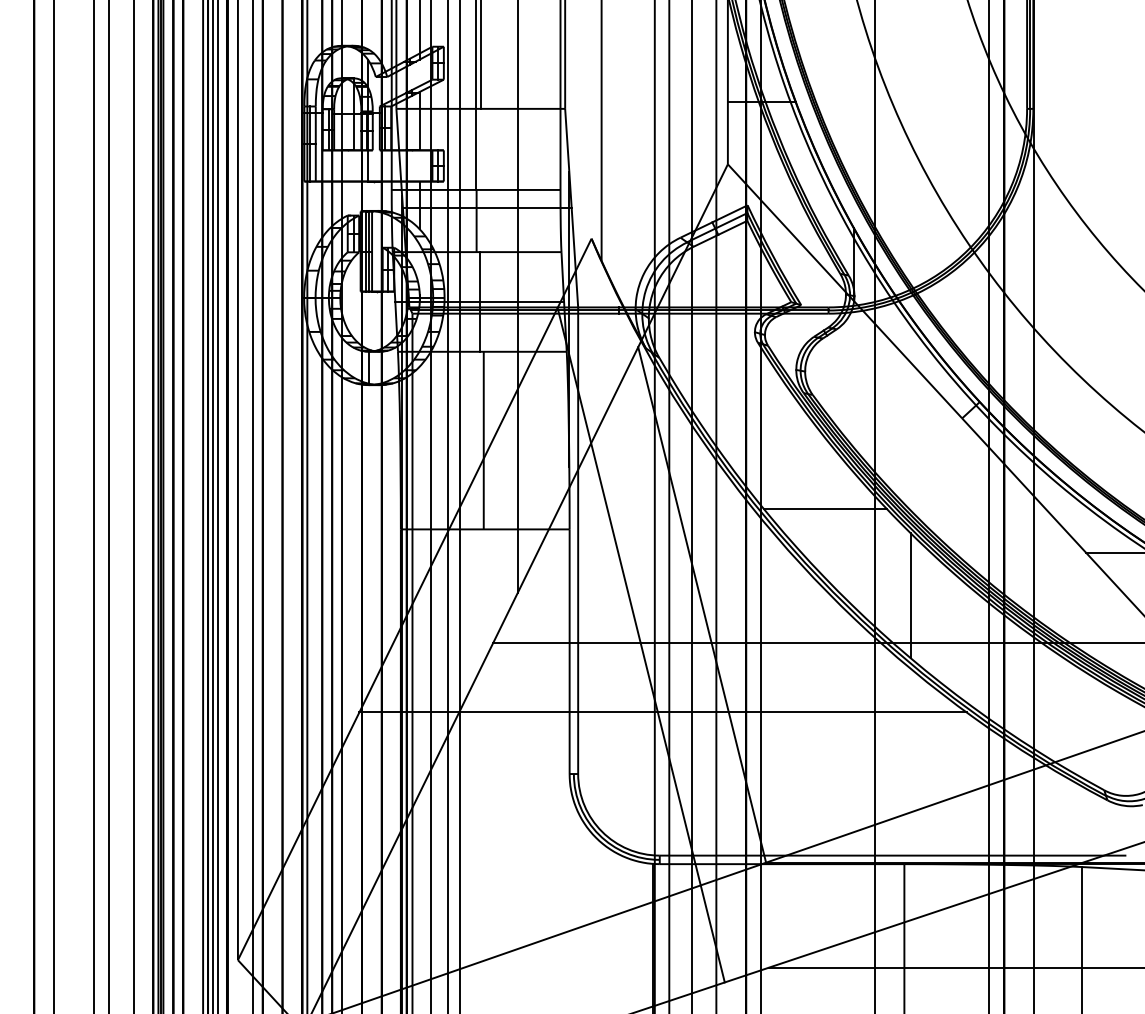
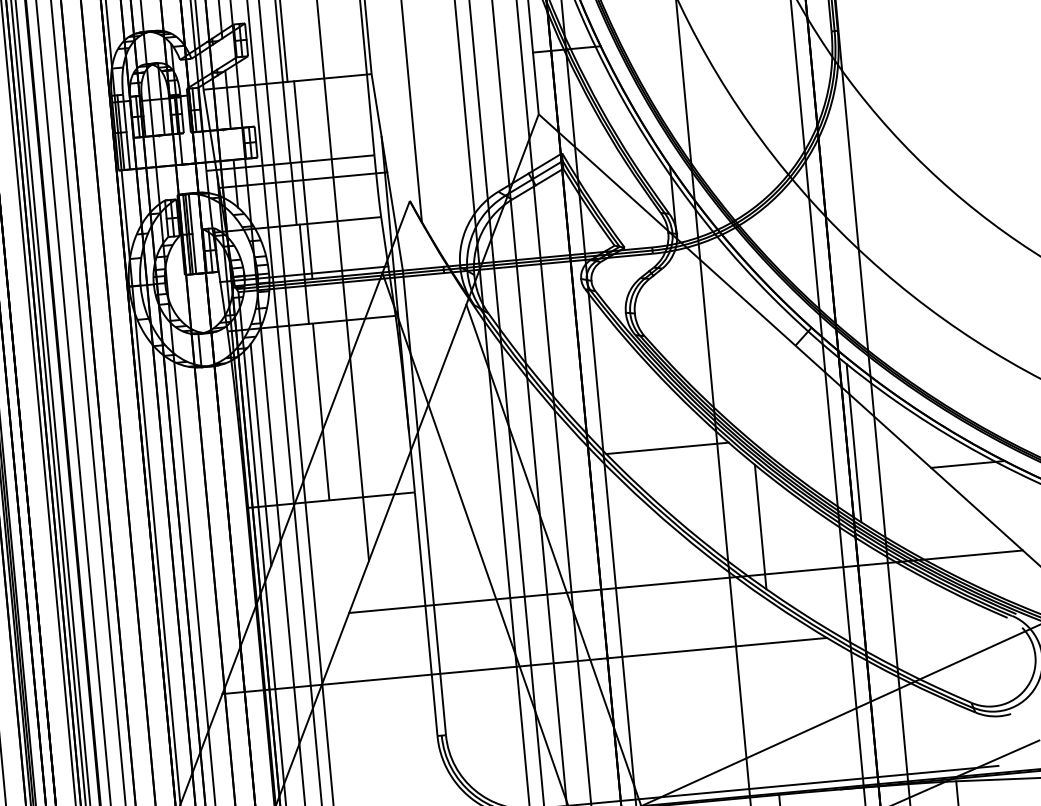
line: (487, 207) -> (303, 179), added
line: (419, 477) -> (260, 454), added
line: (1011, 520) -> (854, 442), added

